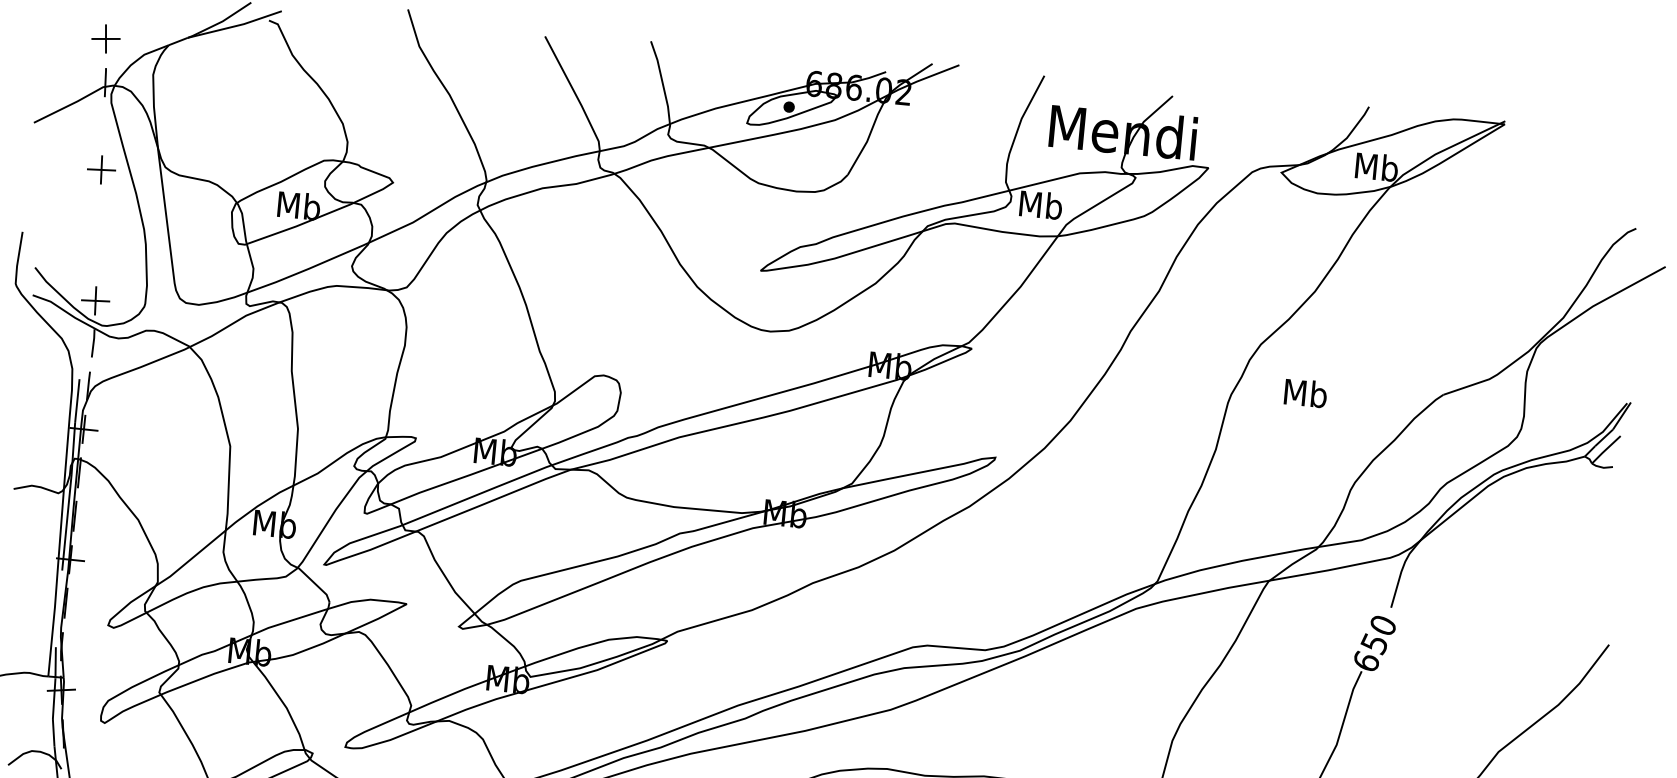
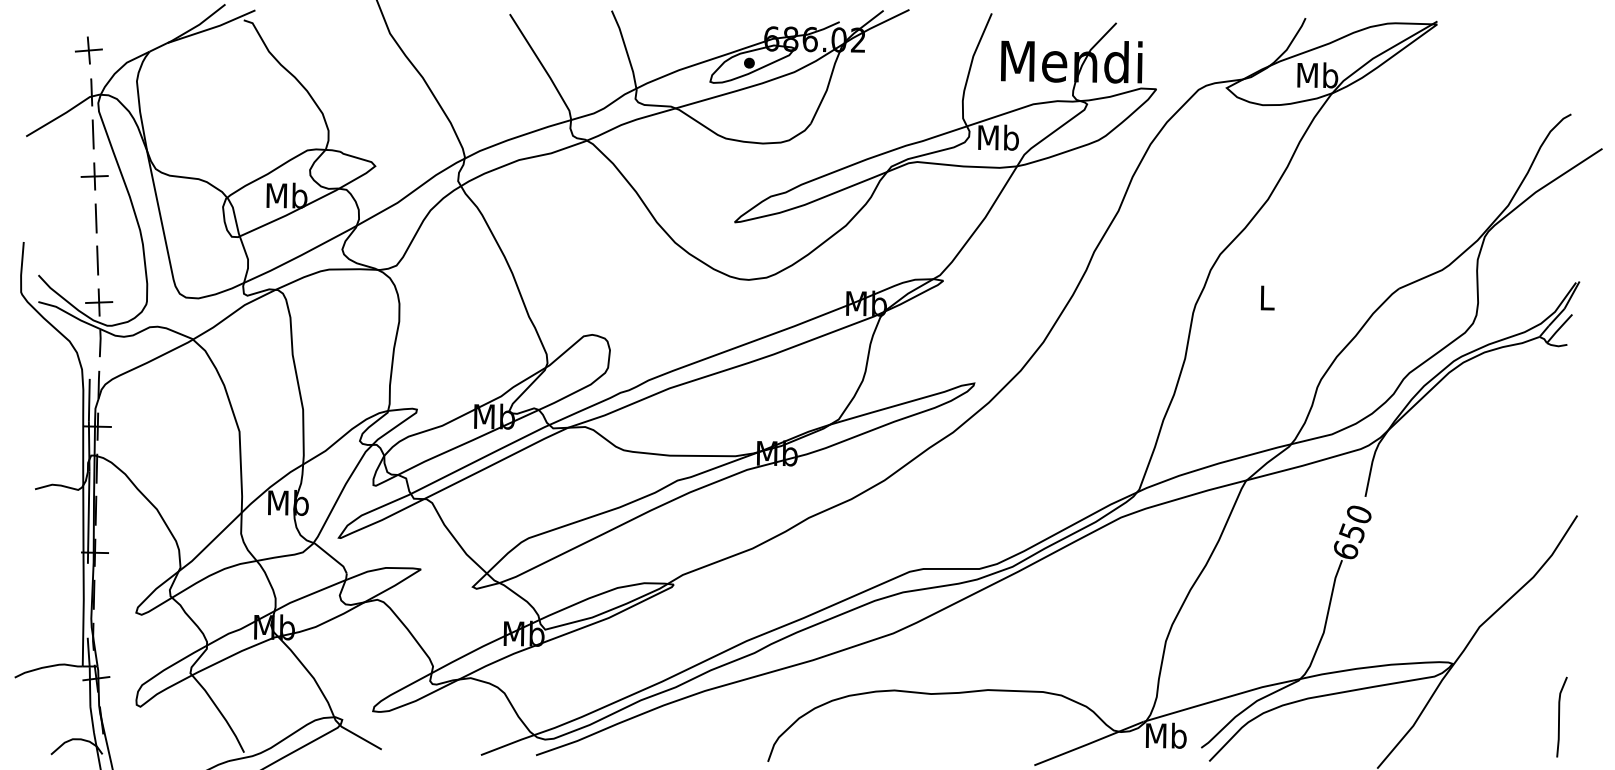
line: (102, 126) -> (92, 134), added
line: (98, 213) -> (95, 218), added
line: (97, 257) -> (97, 260), added
text: (1305, 392) -> (1266, 297), Mb -> L

